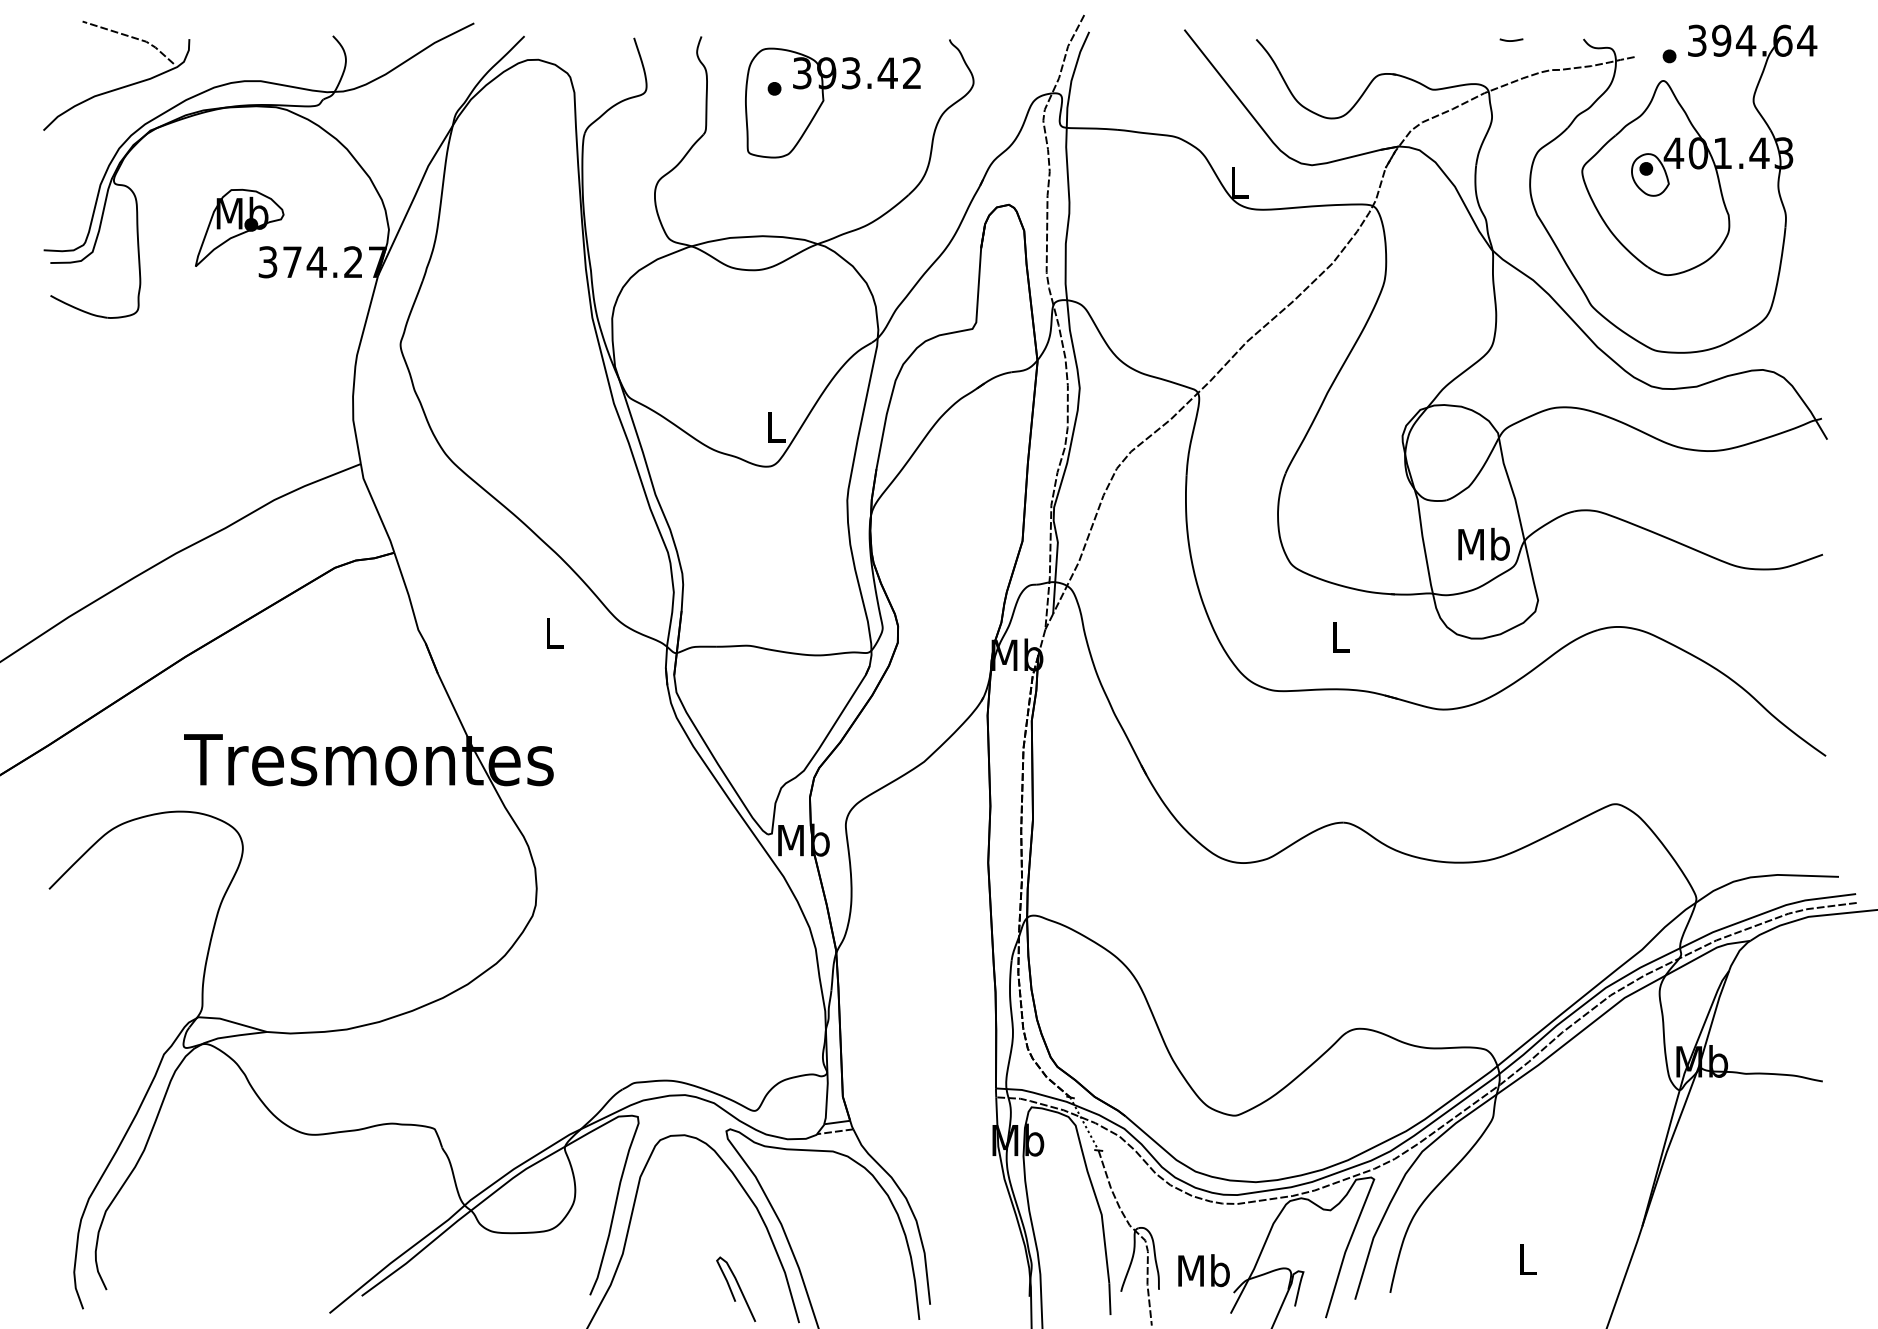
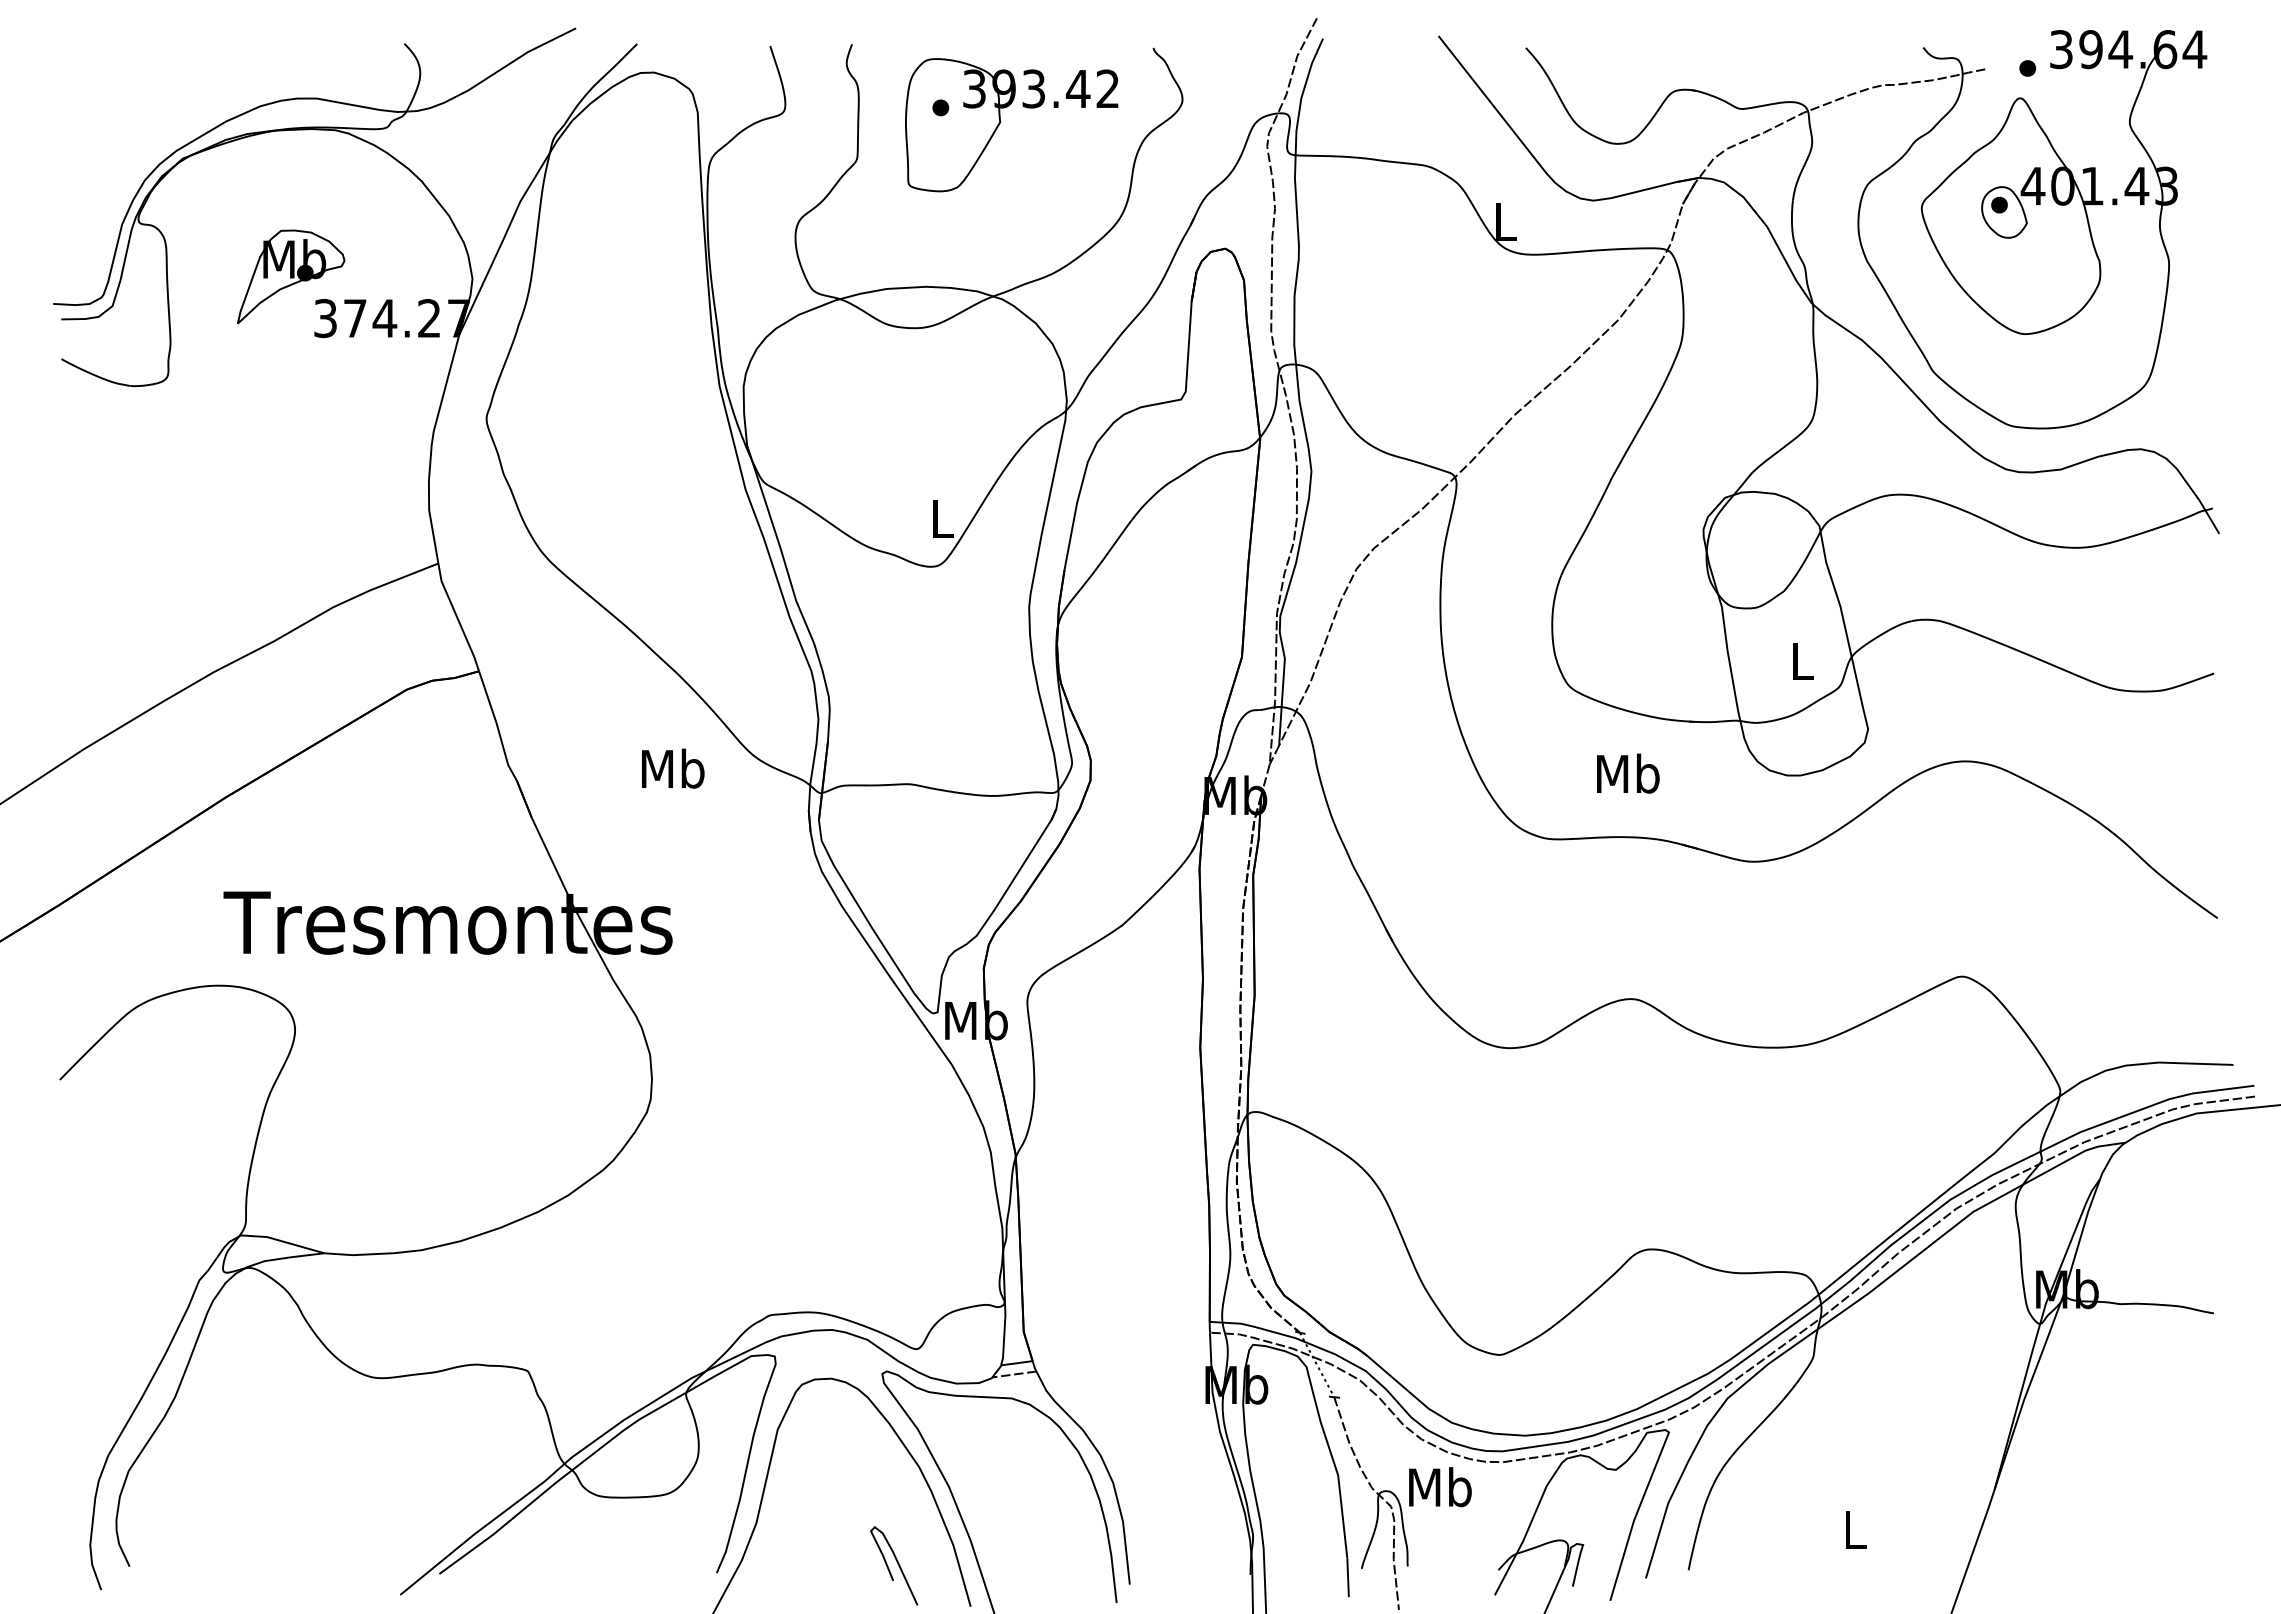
curve: (1511, 39) -> (1835, 48), removed
part: (121, 86) -> (147, 105), removed
text: (1484, 544) -> (1802, 661), Mb -> L
text: (554, 632) -> (673, 768), L -> Mb
text: (1340, 636) -> (1628, 773), L -> Mb
text: (1204, 1270) -> (1440, 1487), moved

